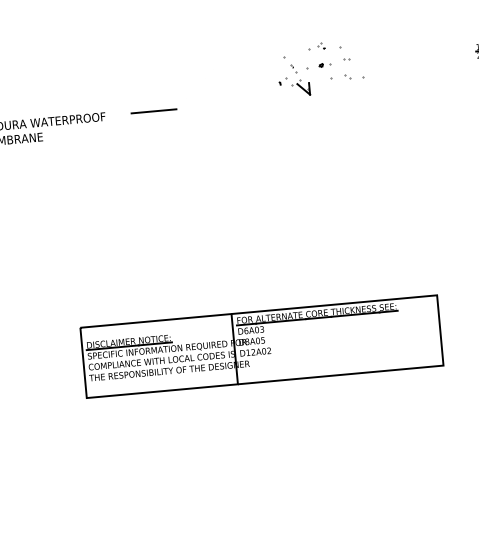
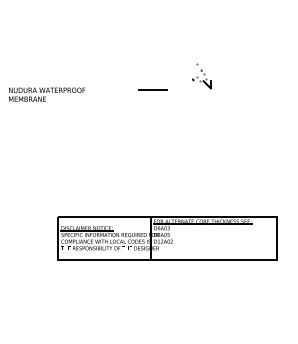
hatch: (333, 63) -> (226, 70), removed
line: (153, 110) -> (152, 89), moved

